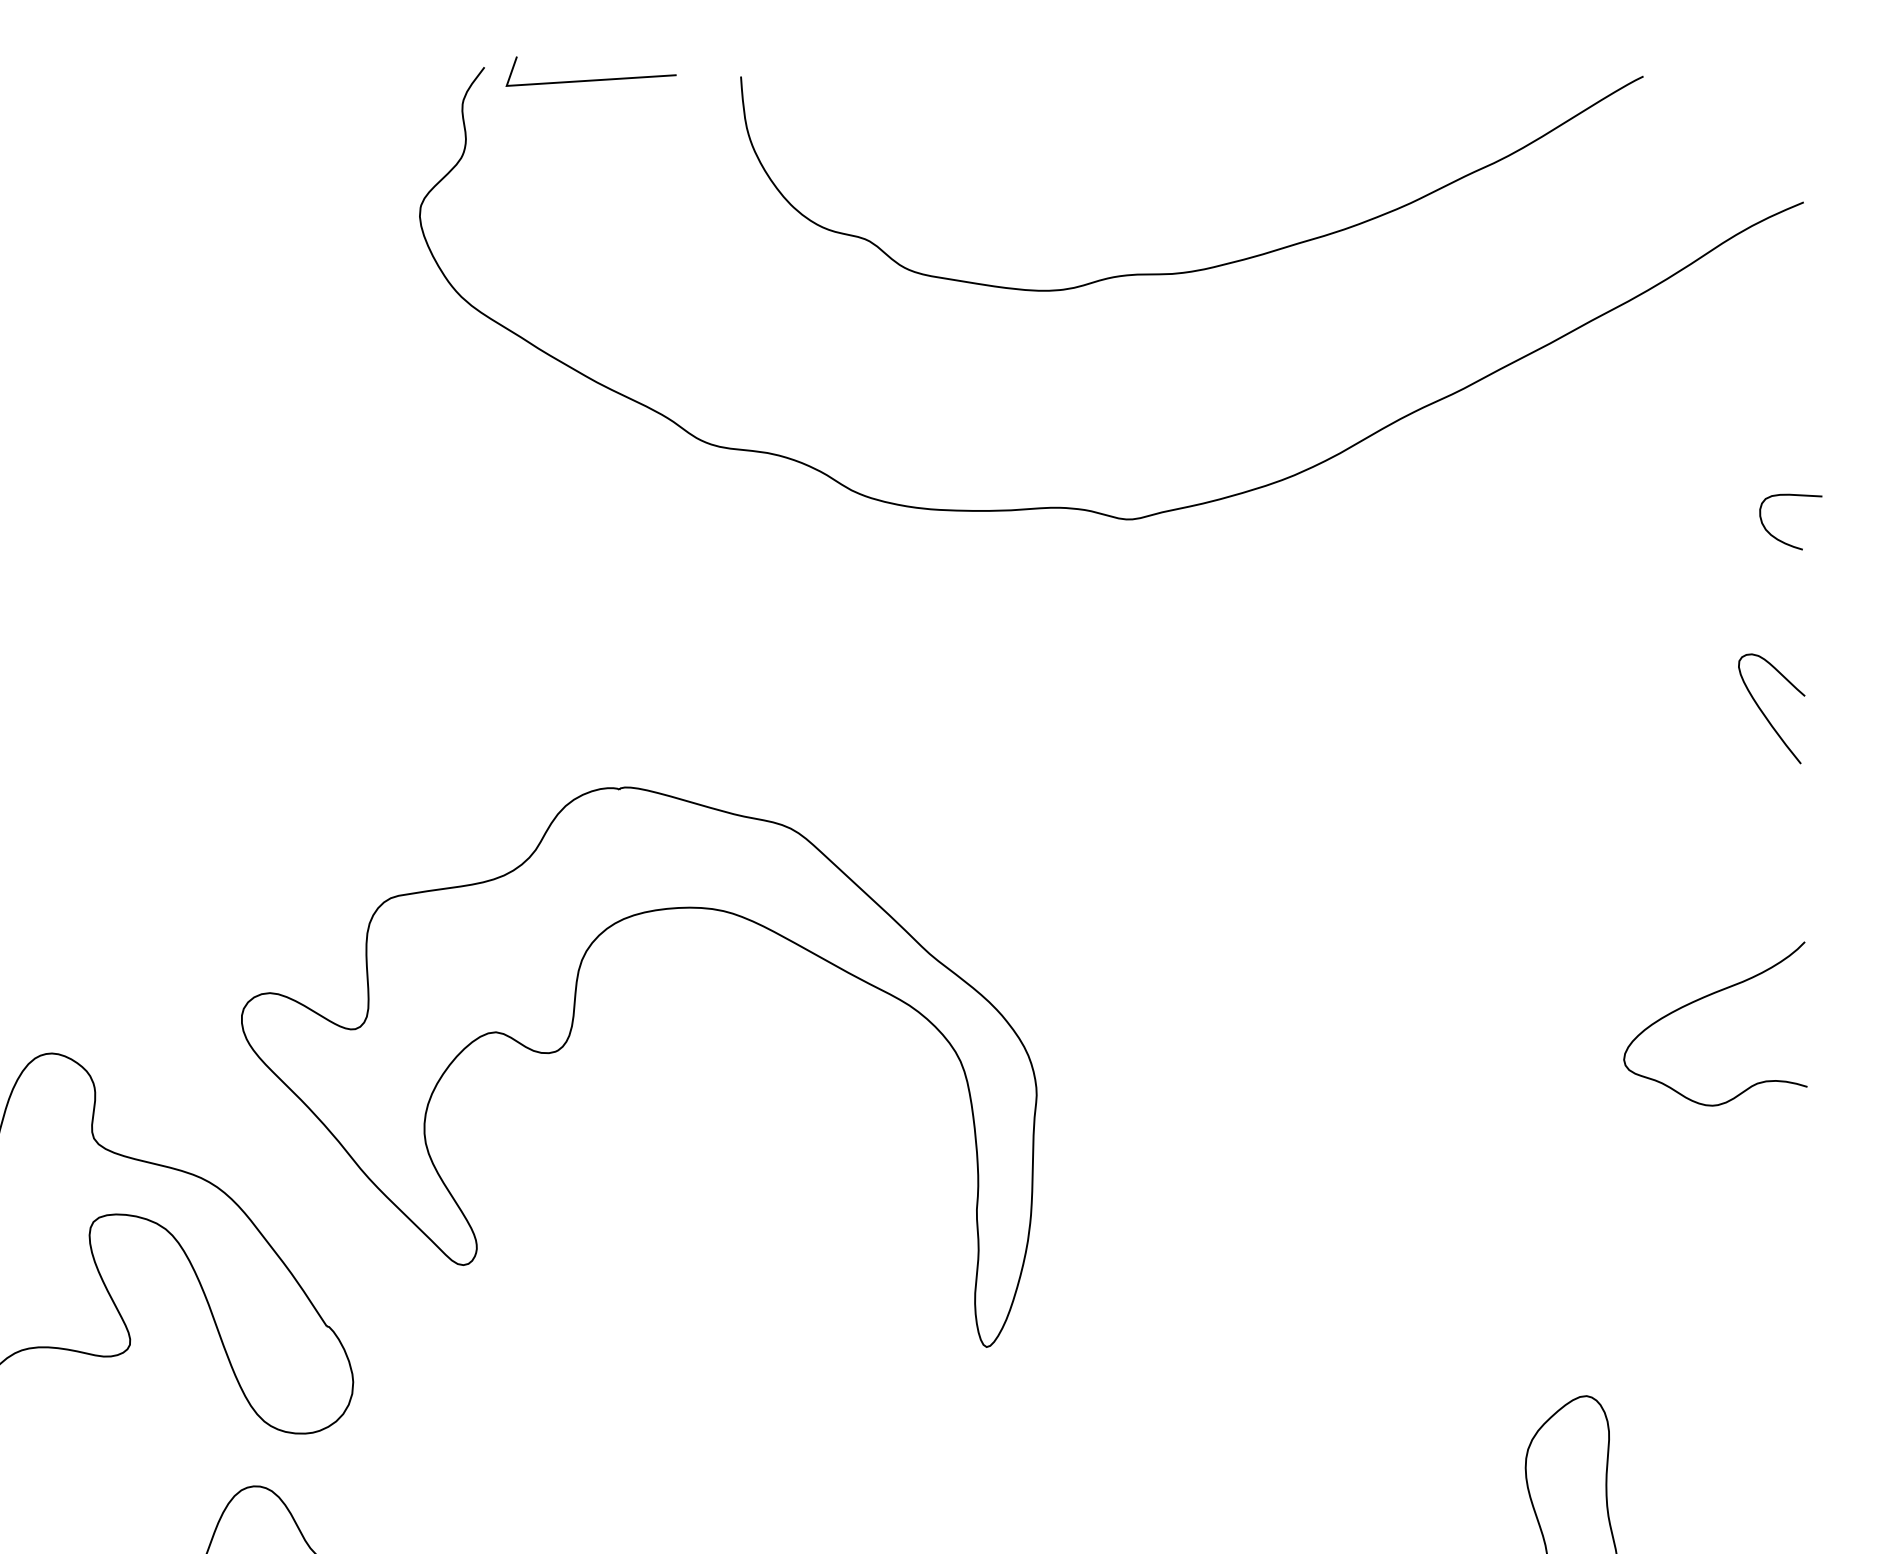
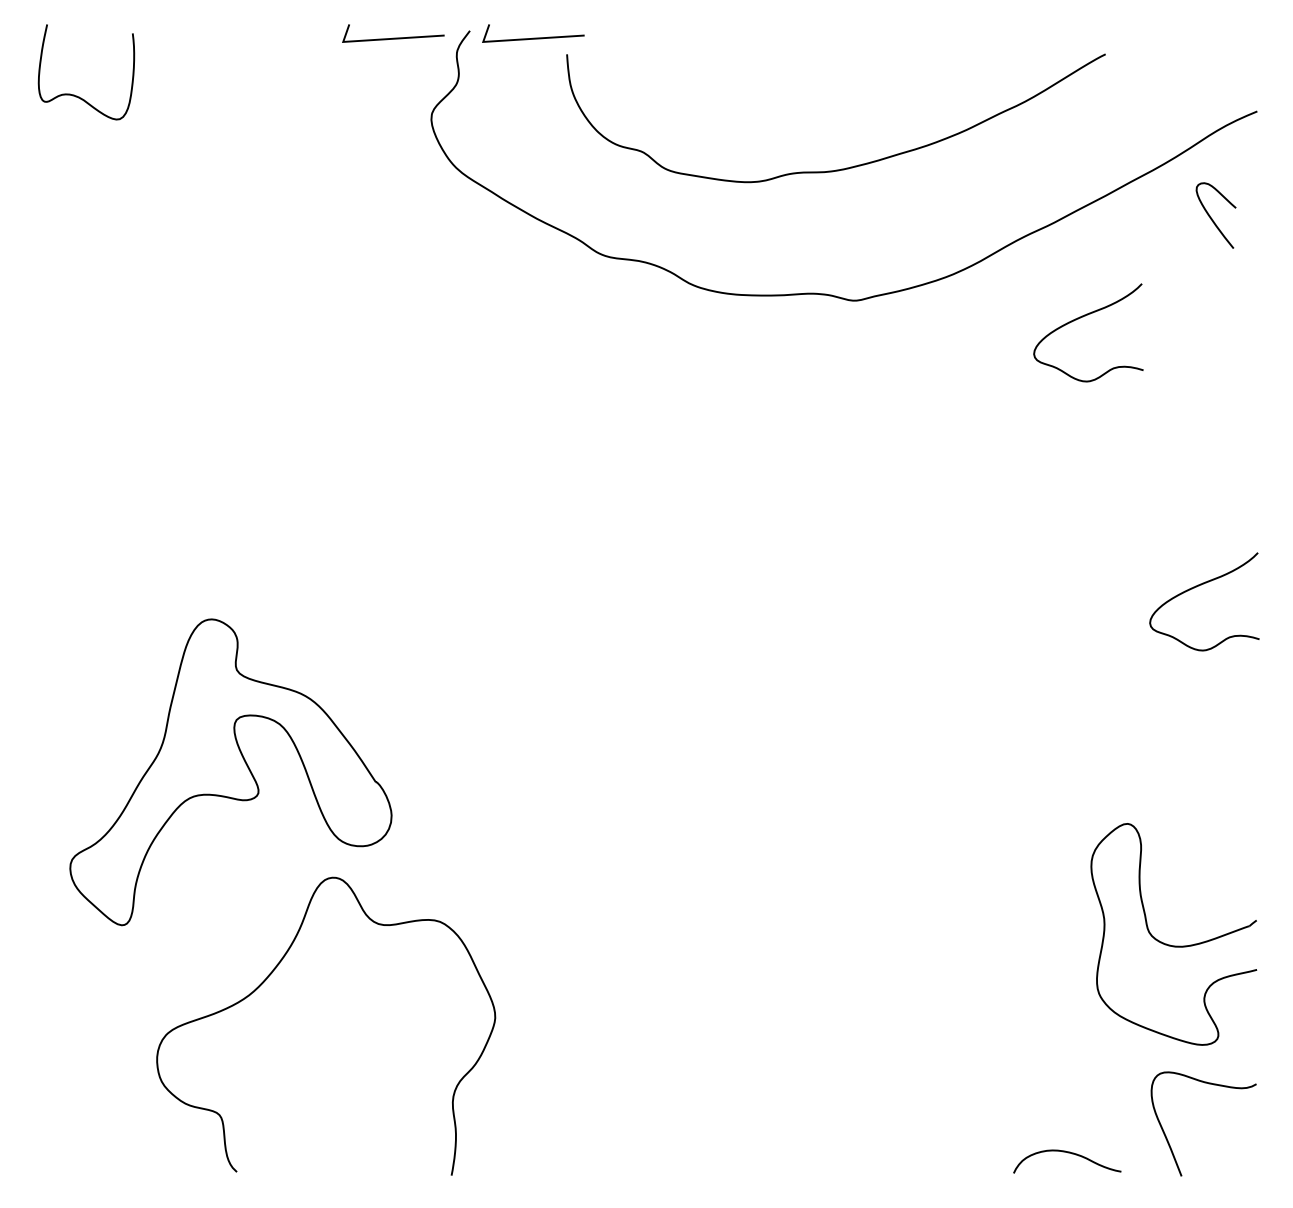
line: (356, 78) -> (393, 37), added
curve: (1209, 266) -> (846, 167), moved
curve: (1780, 539) -> (1243, 312), removed
curve: (1512, 547) -> (1083, 317), added
curve: (1765, 713) -> (1212, 218), moved
part: (570, 1036) -> (521, 609), removed

